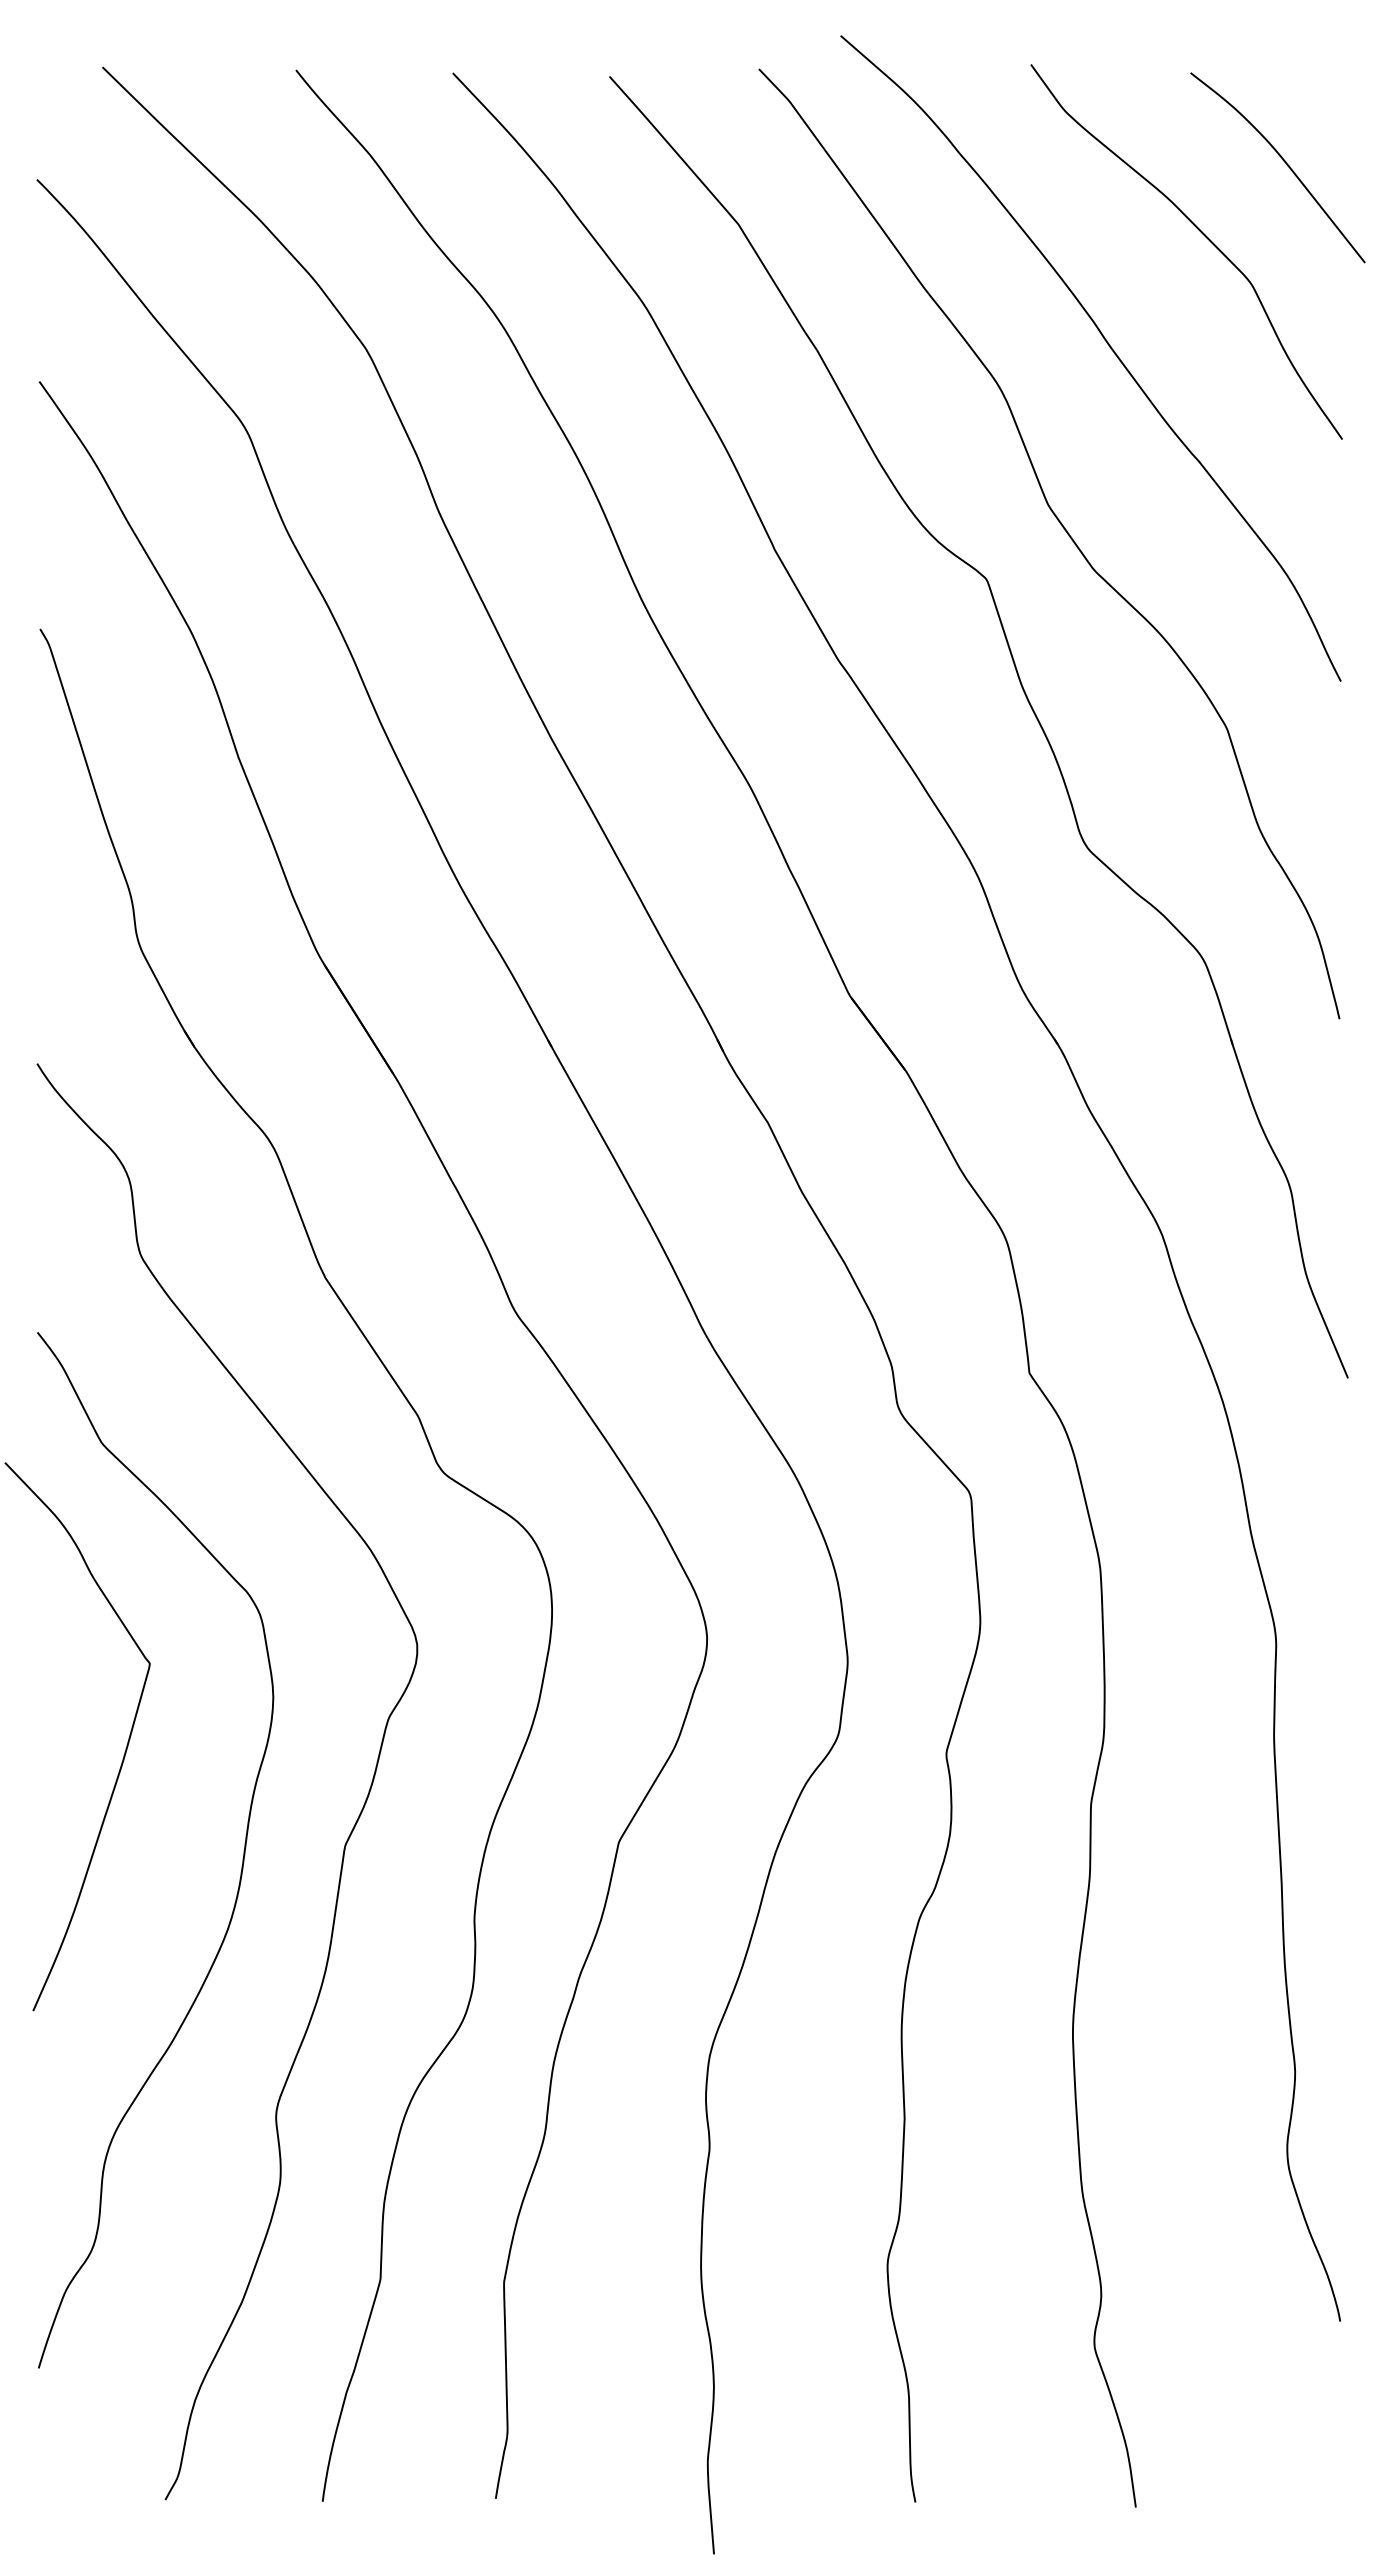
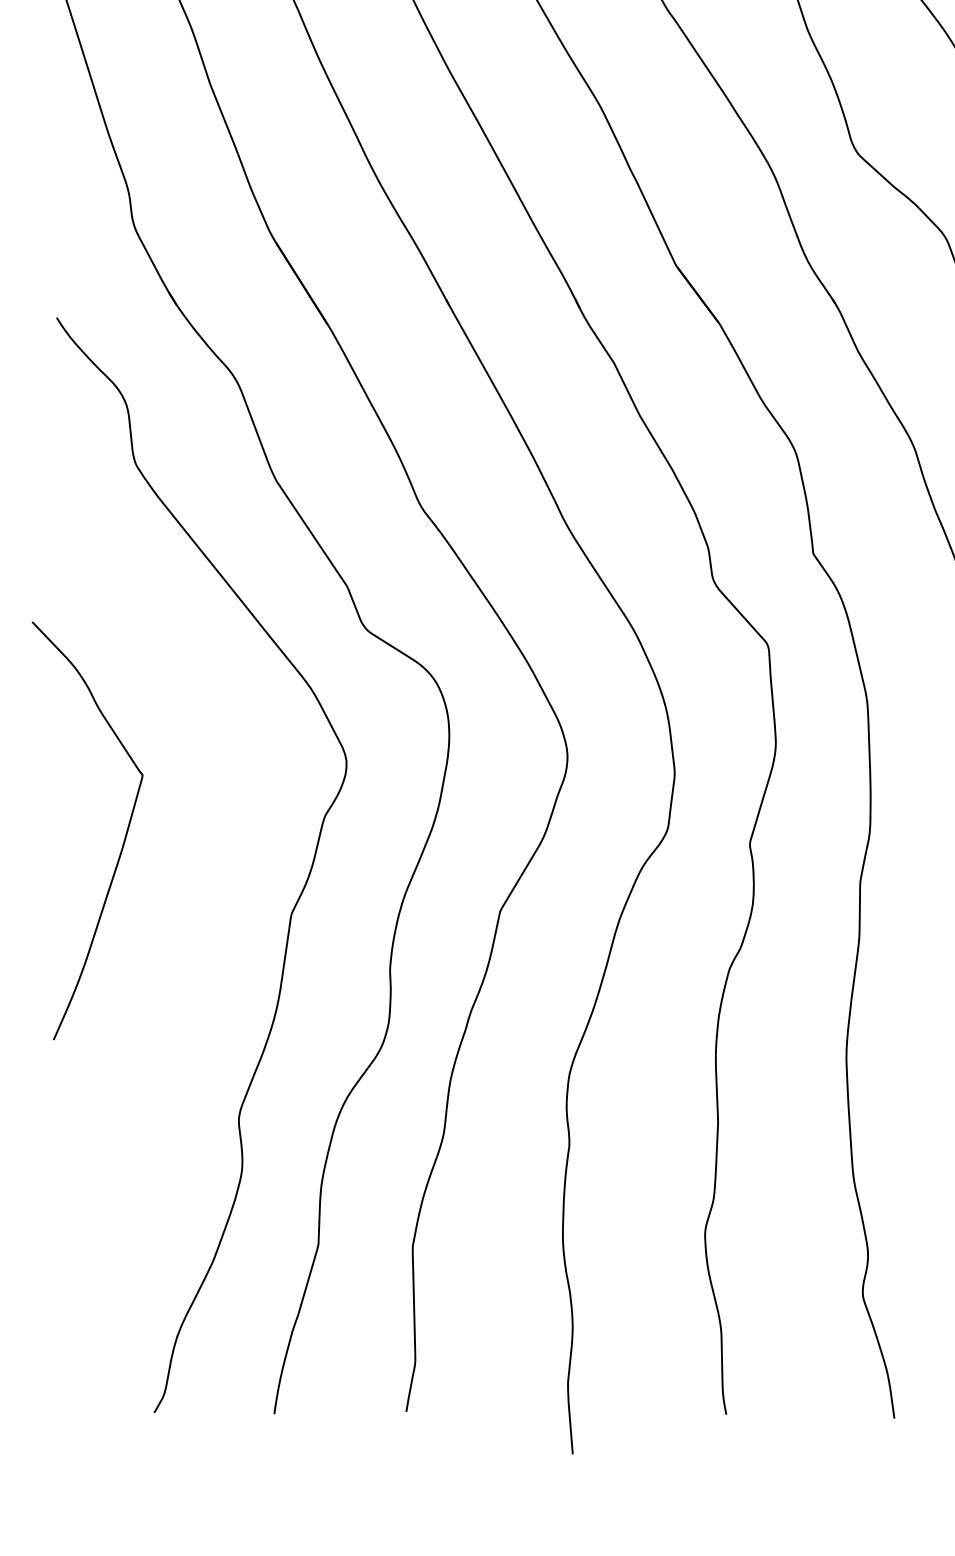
curve: (241, 1865) -> (212, 929), removed

